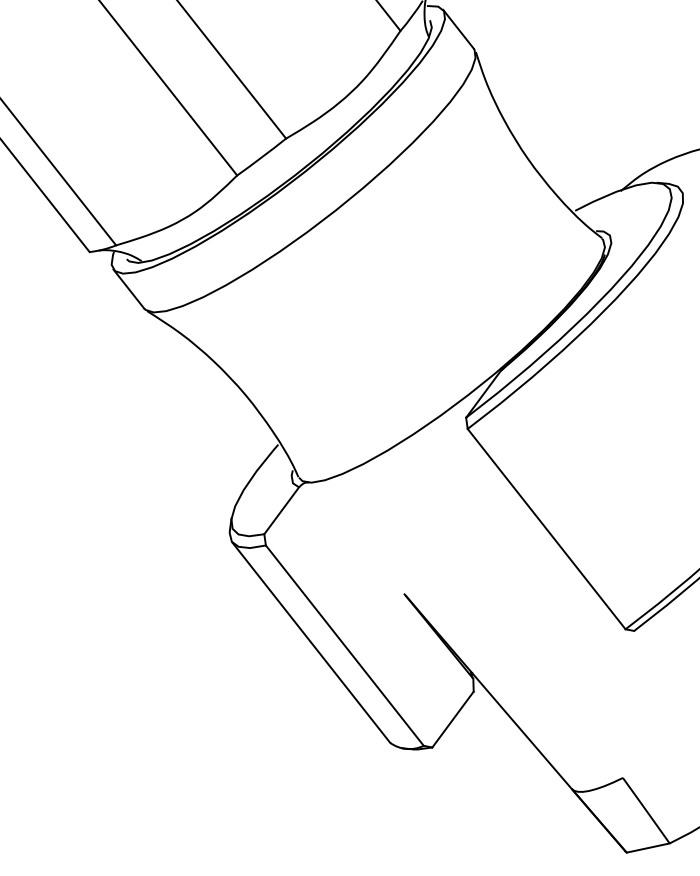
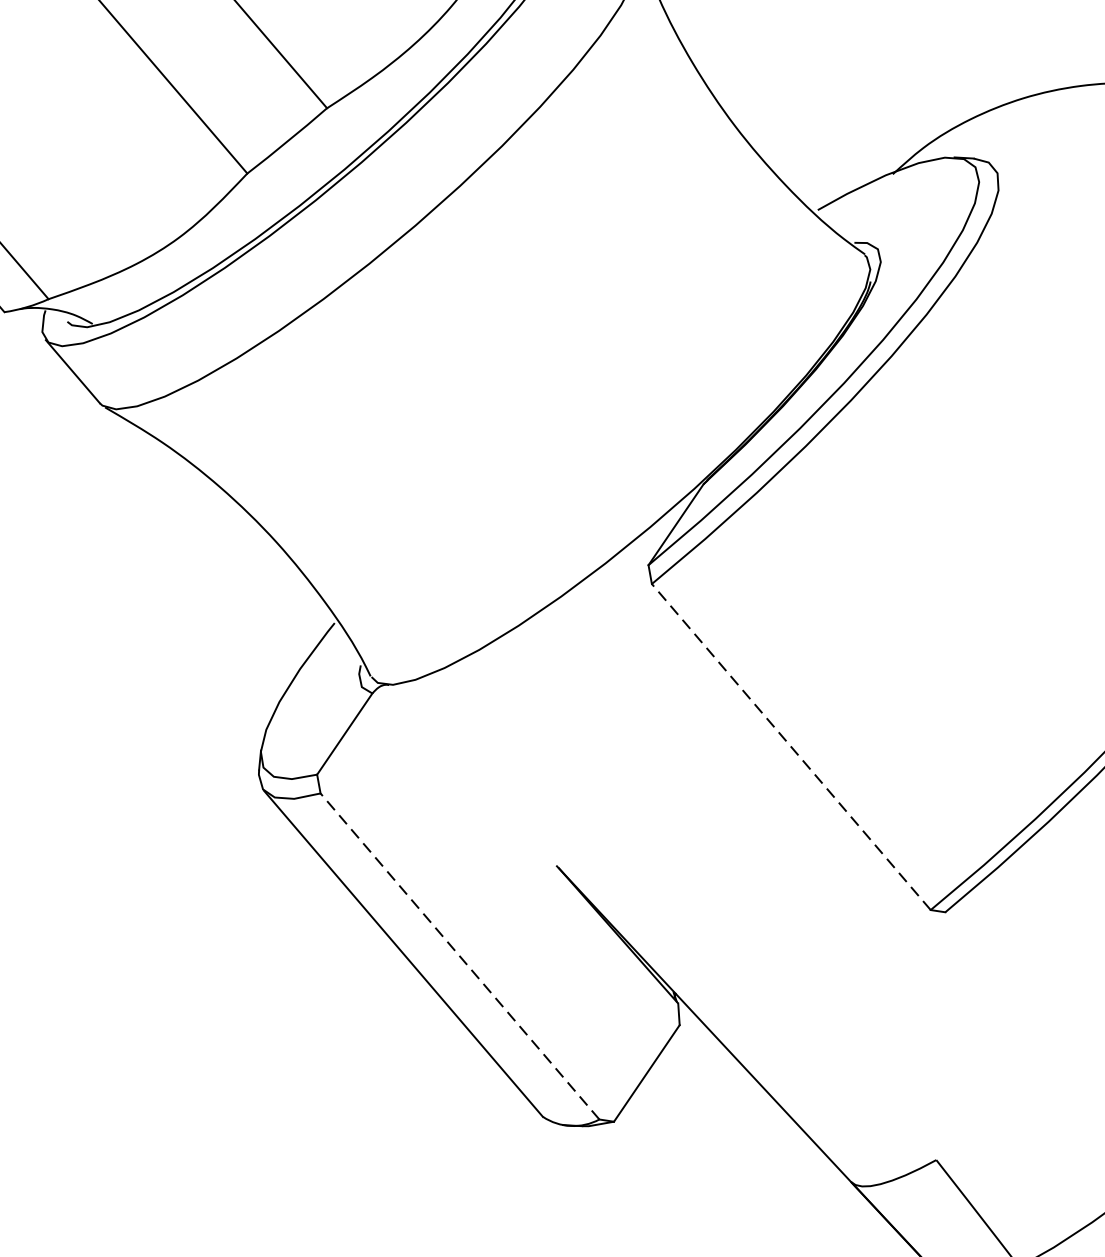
line: (546, 529) -> (791, 747), solid -> dashed
line: (344, 645) -> (459, 956), solid -> dashed

